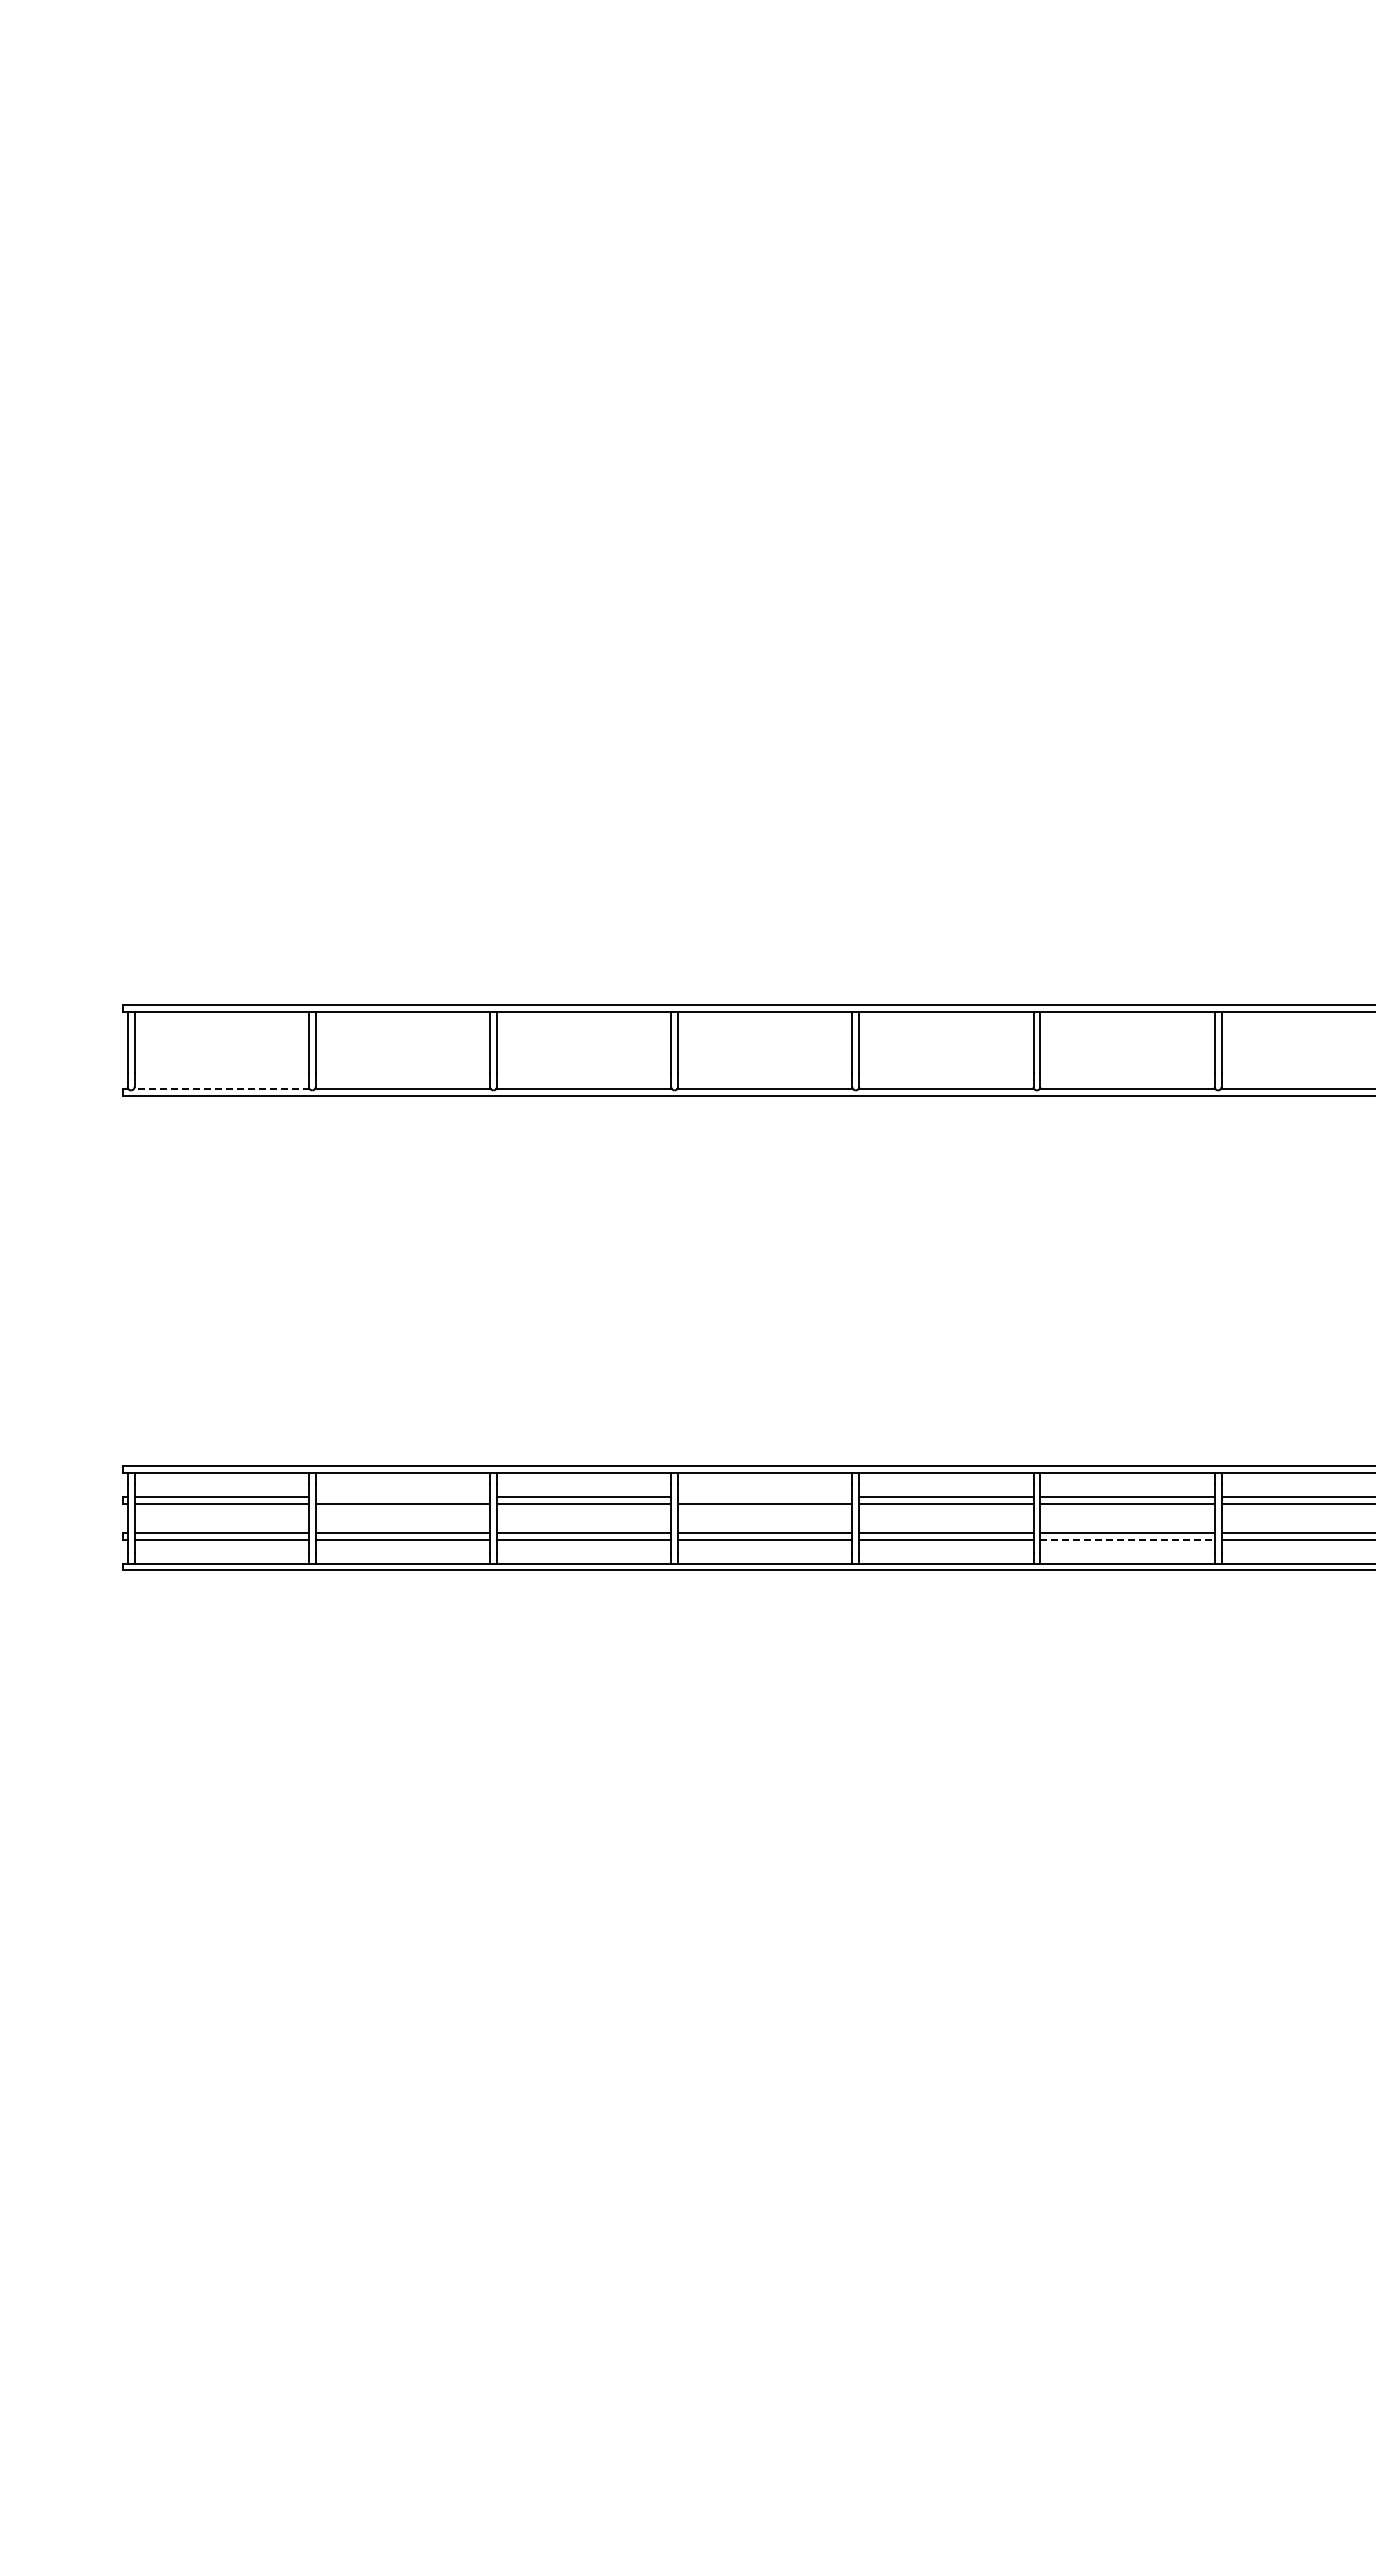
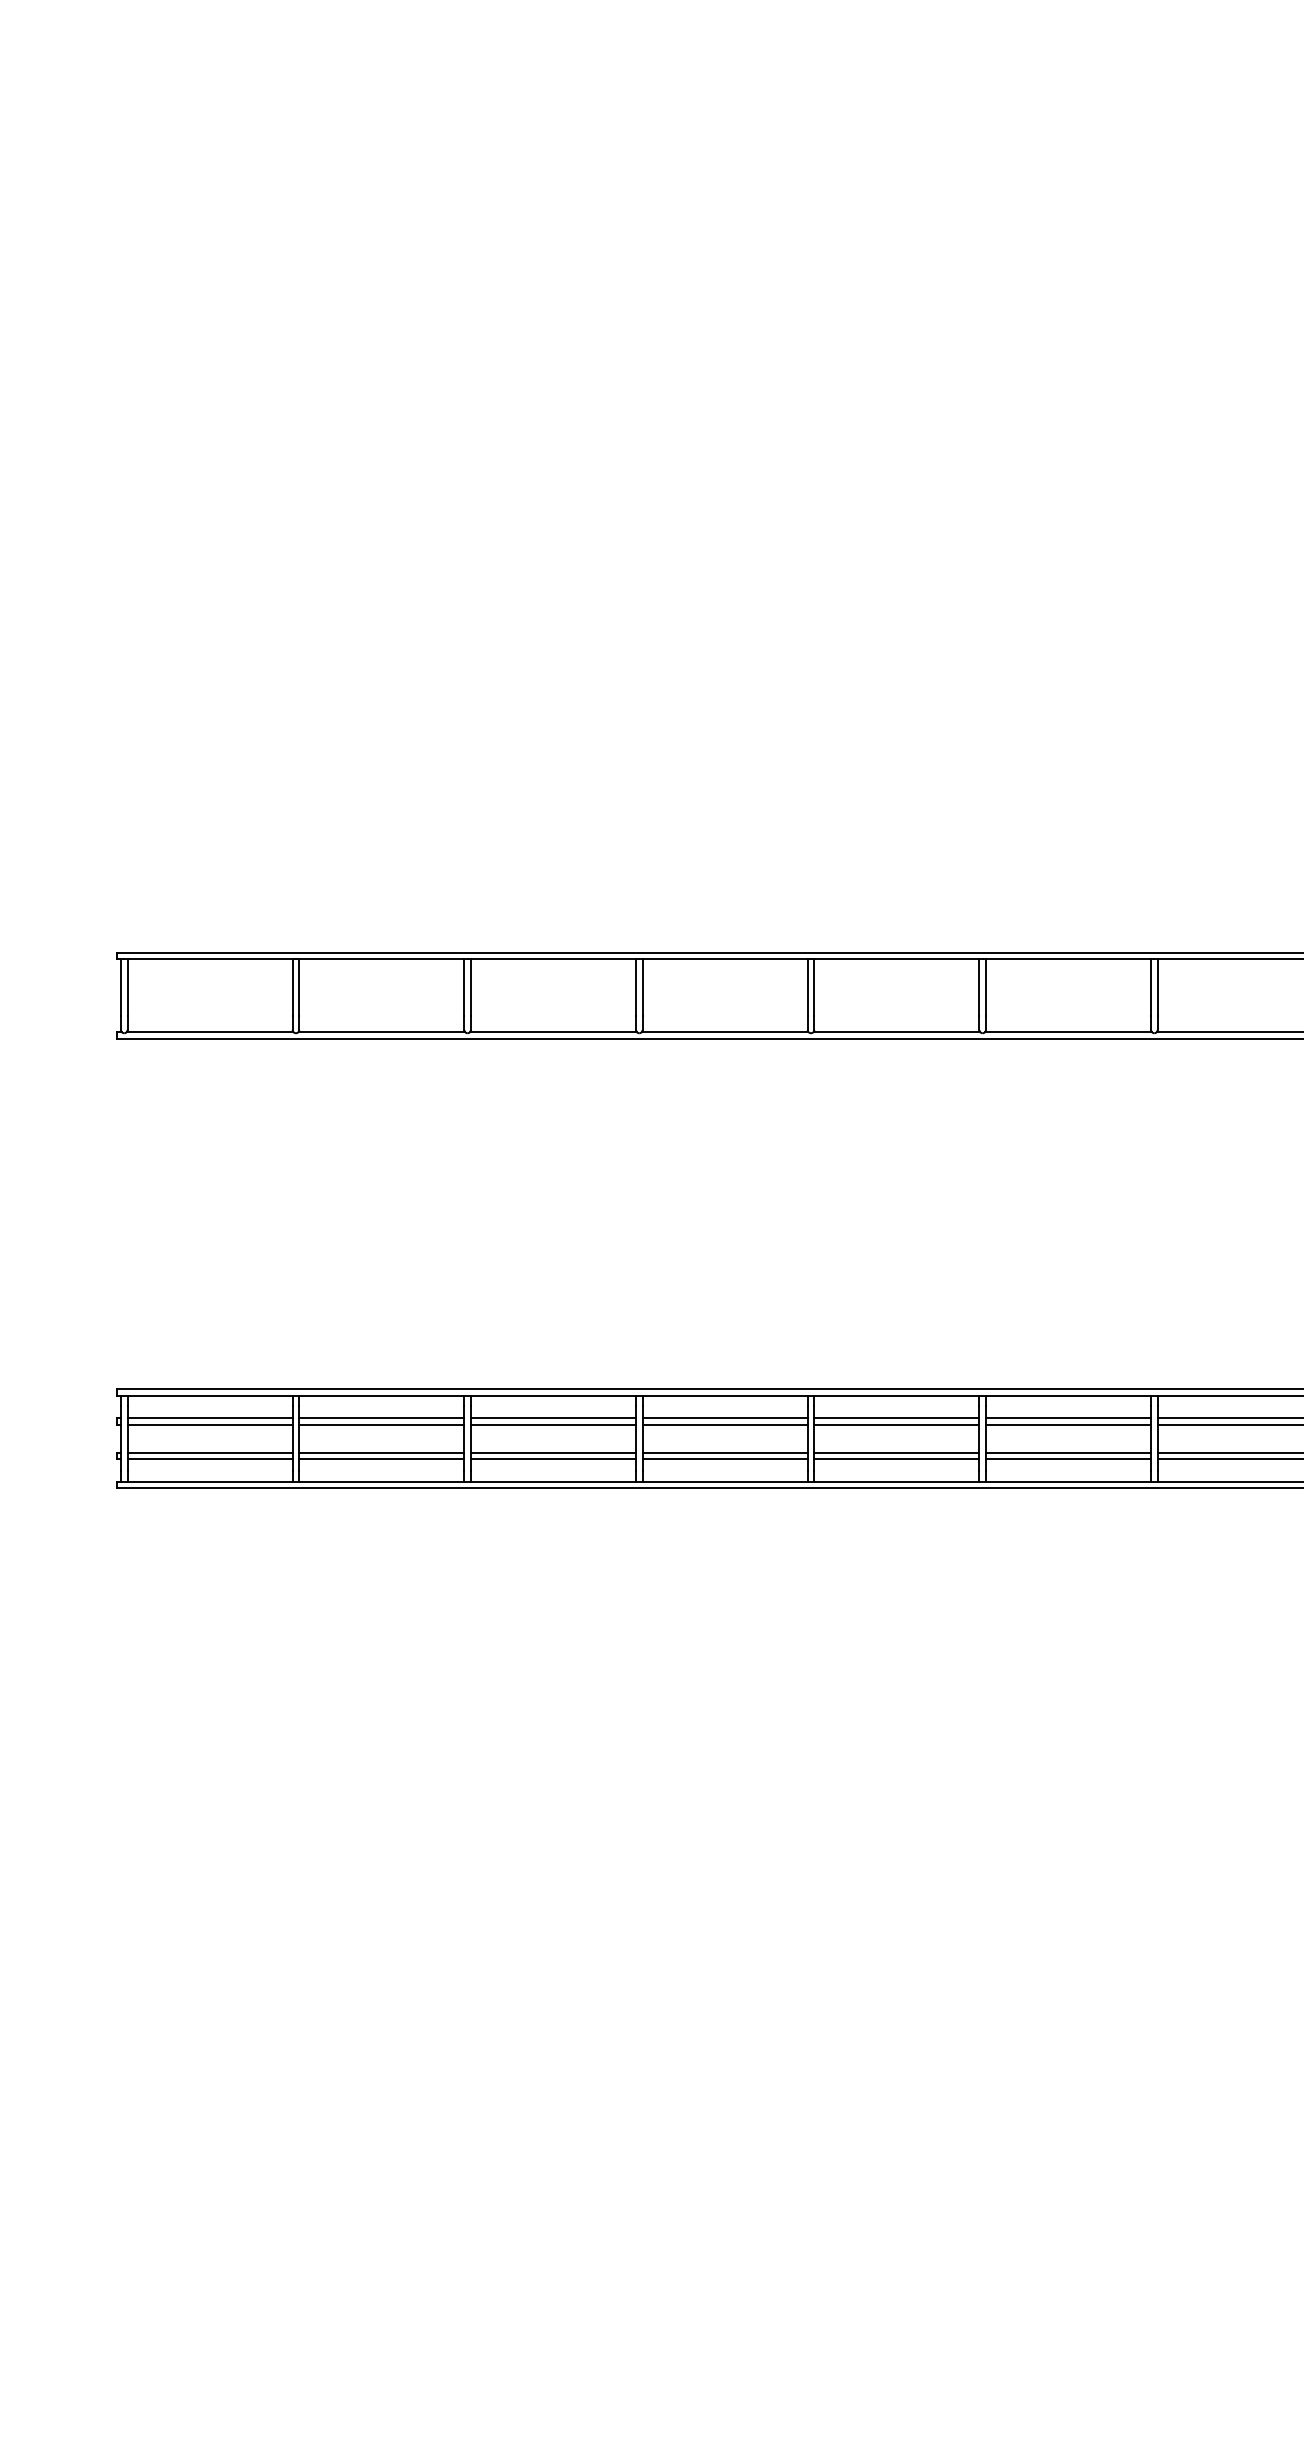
line: (221, 1089) -> (209, 1032), dashed -> solid
line: (402, 1496) -> (381, 1418), added
line: (765, 1496) -> (725, 1418), added
line: (1128, 1539) -> (1069, 1458), dashed -> solid

